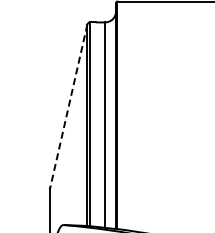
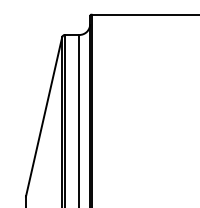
line: (68, 106) -> (43, 116), dashed -> solid

